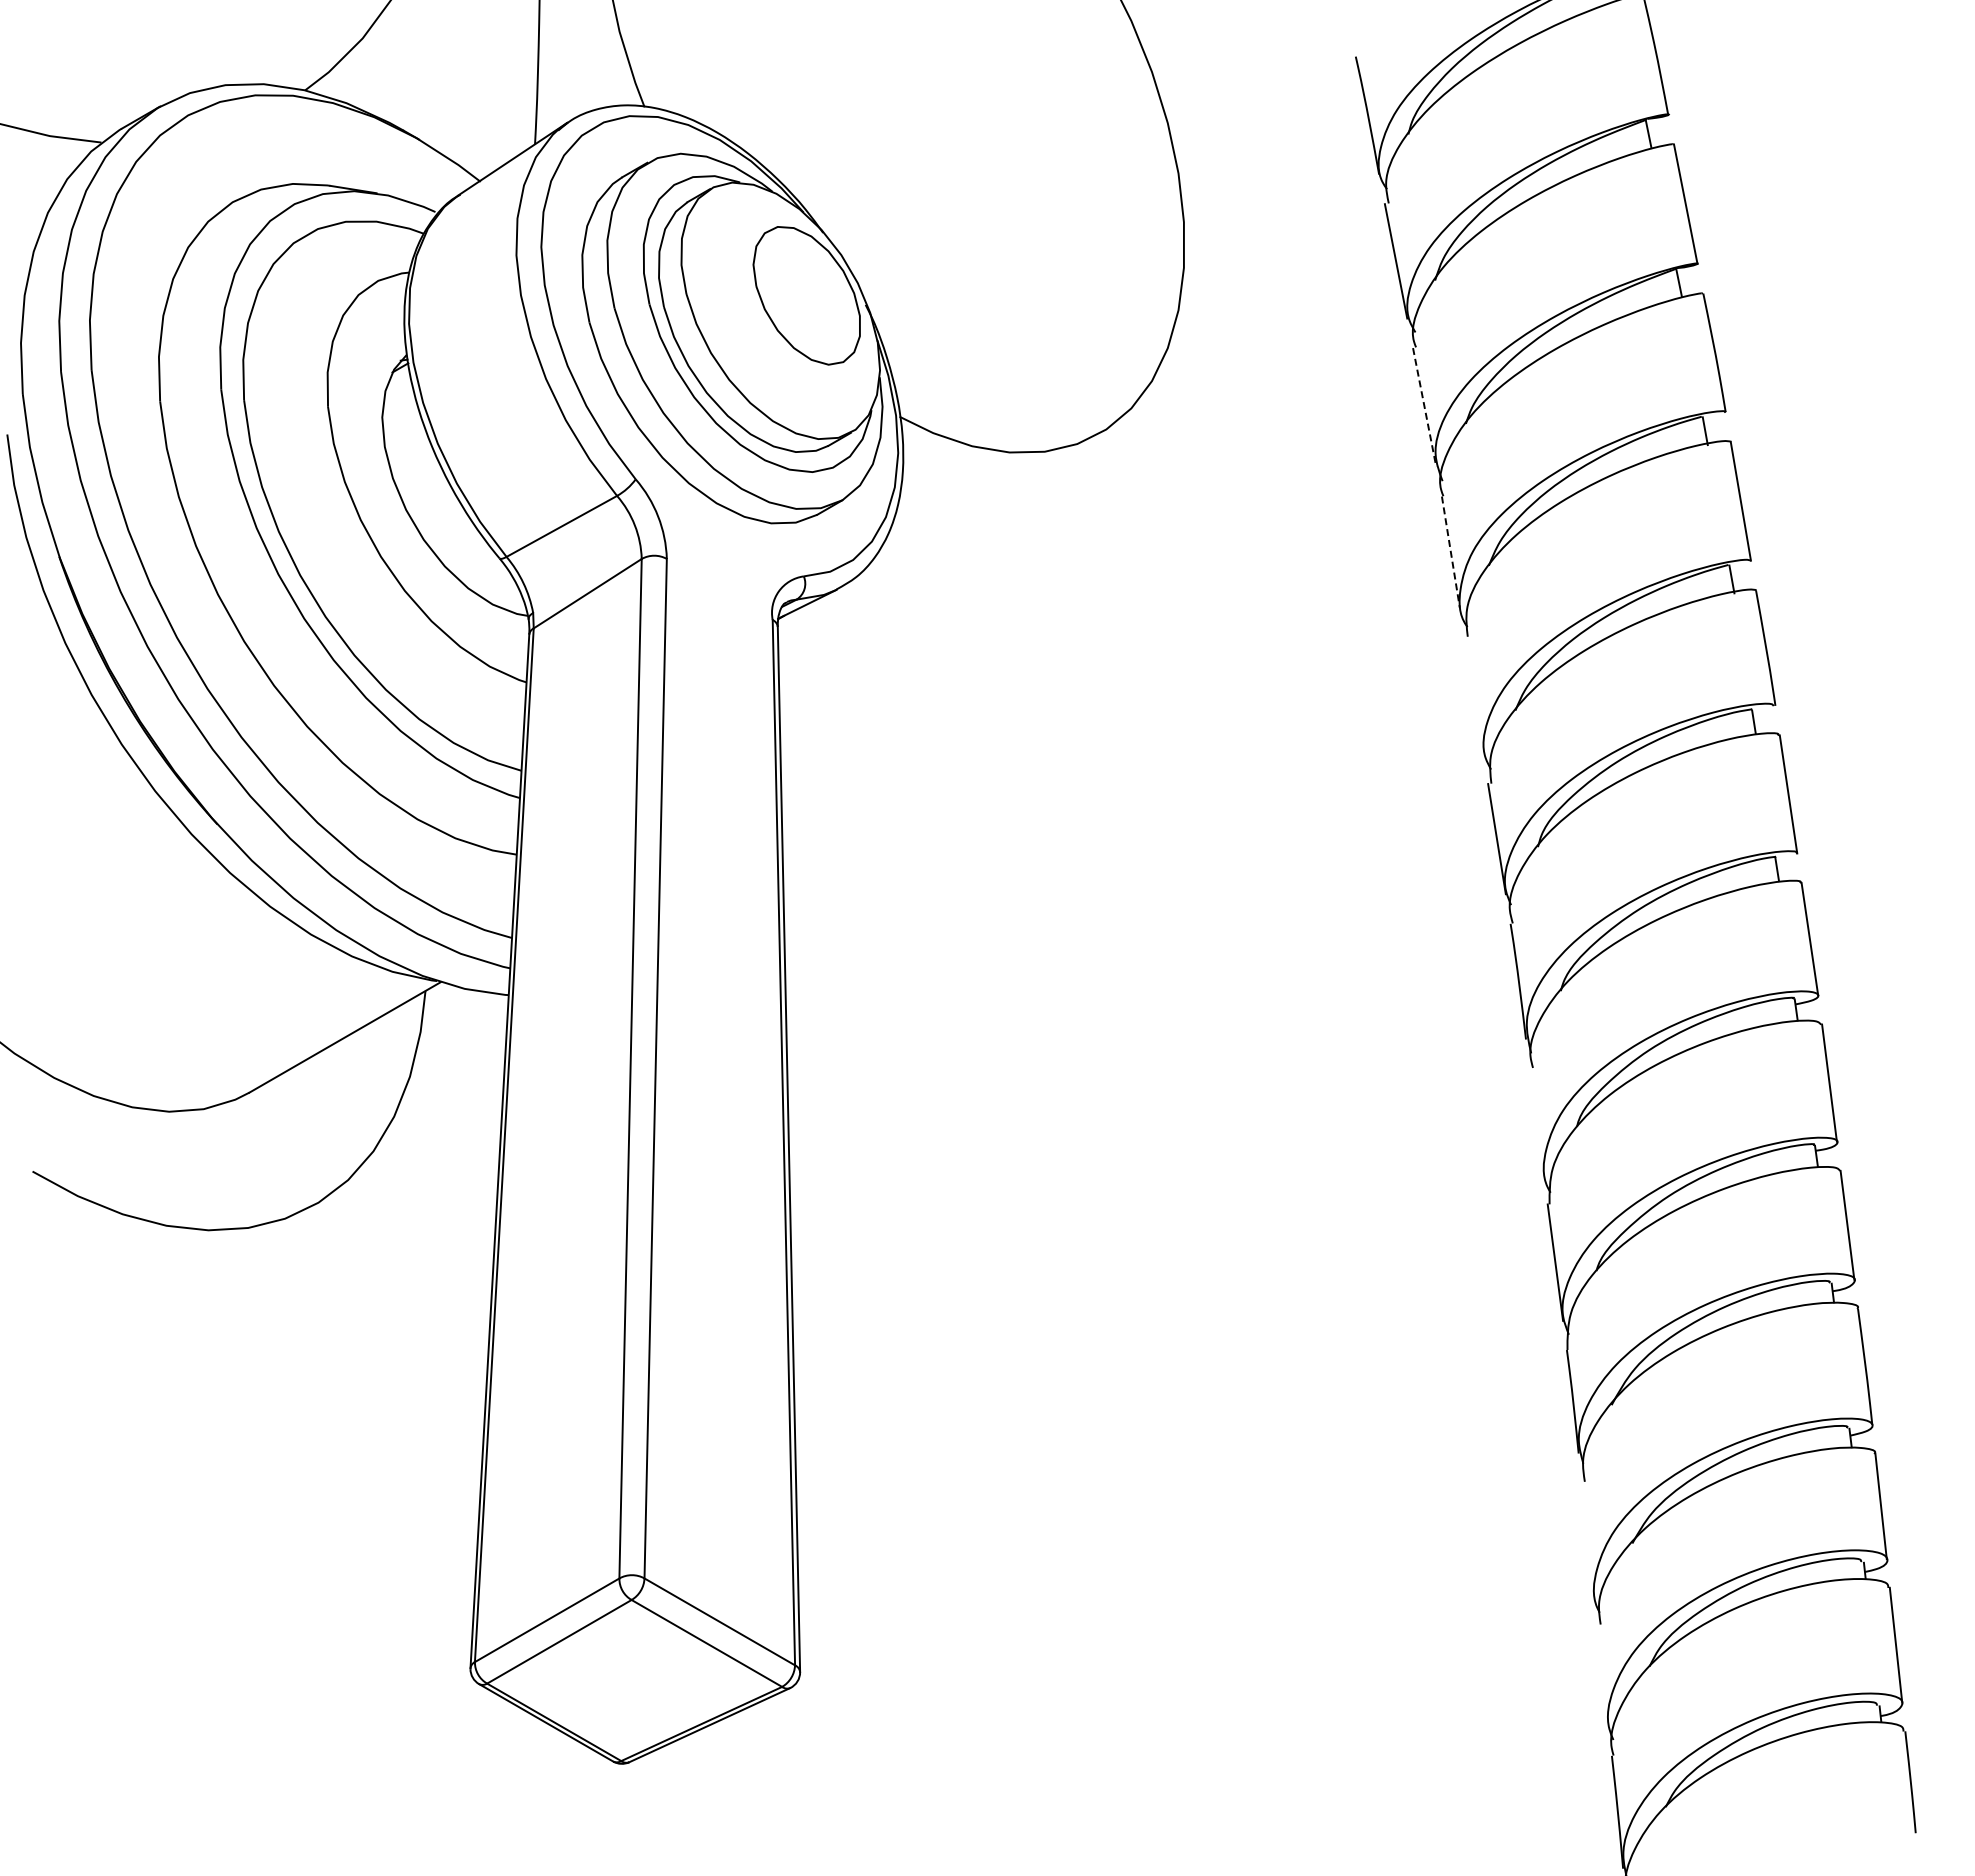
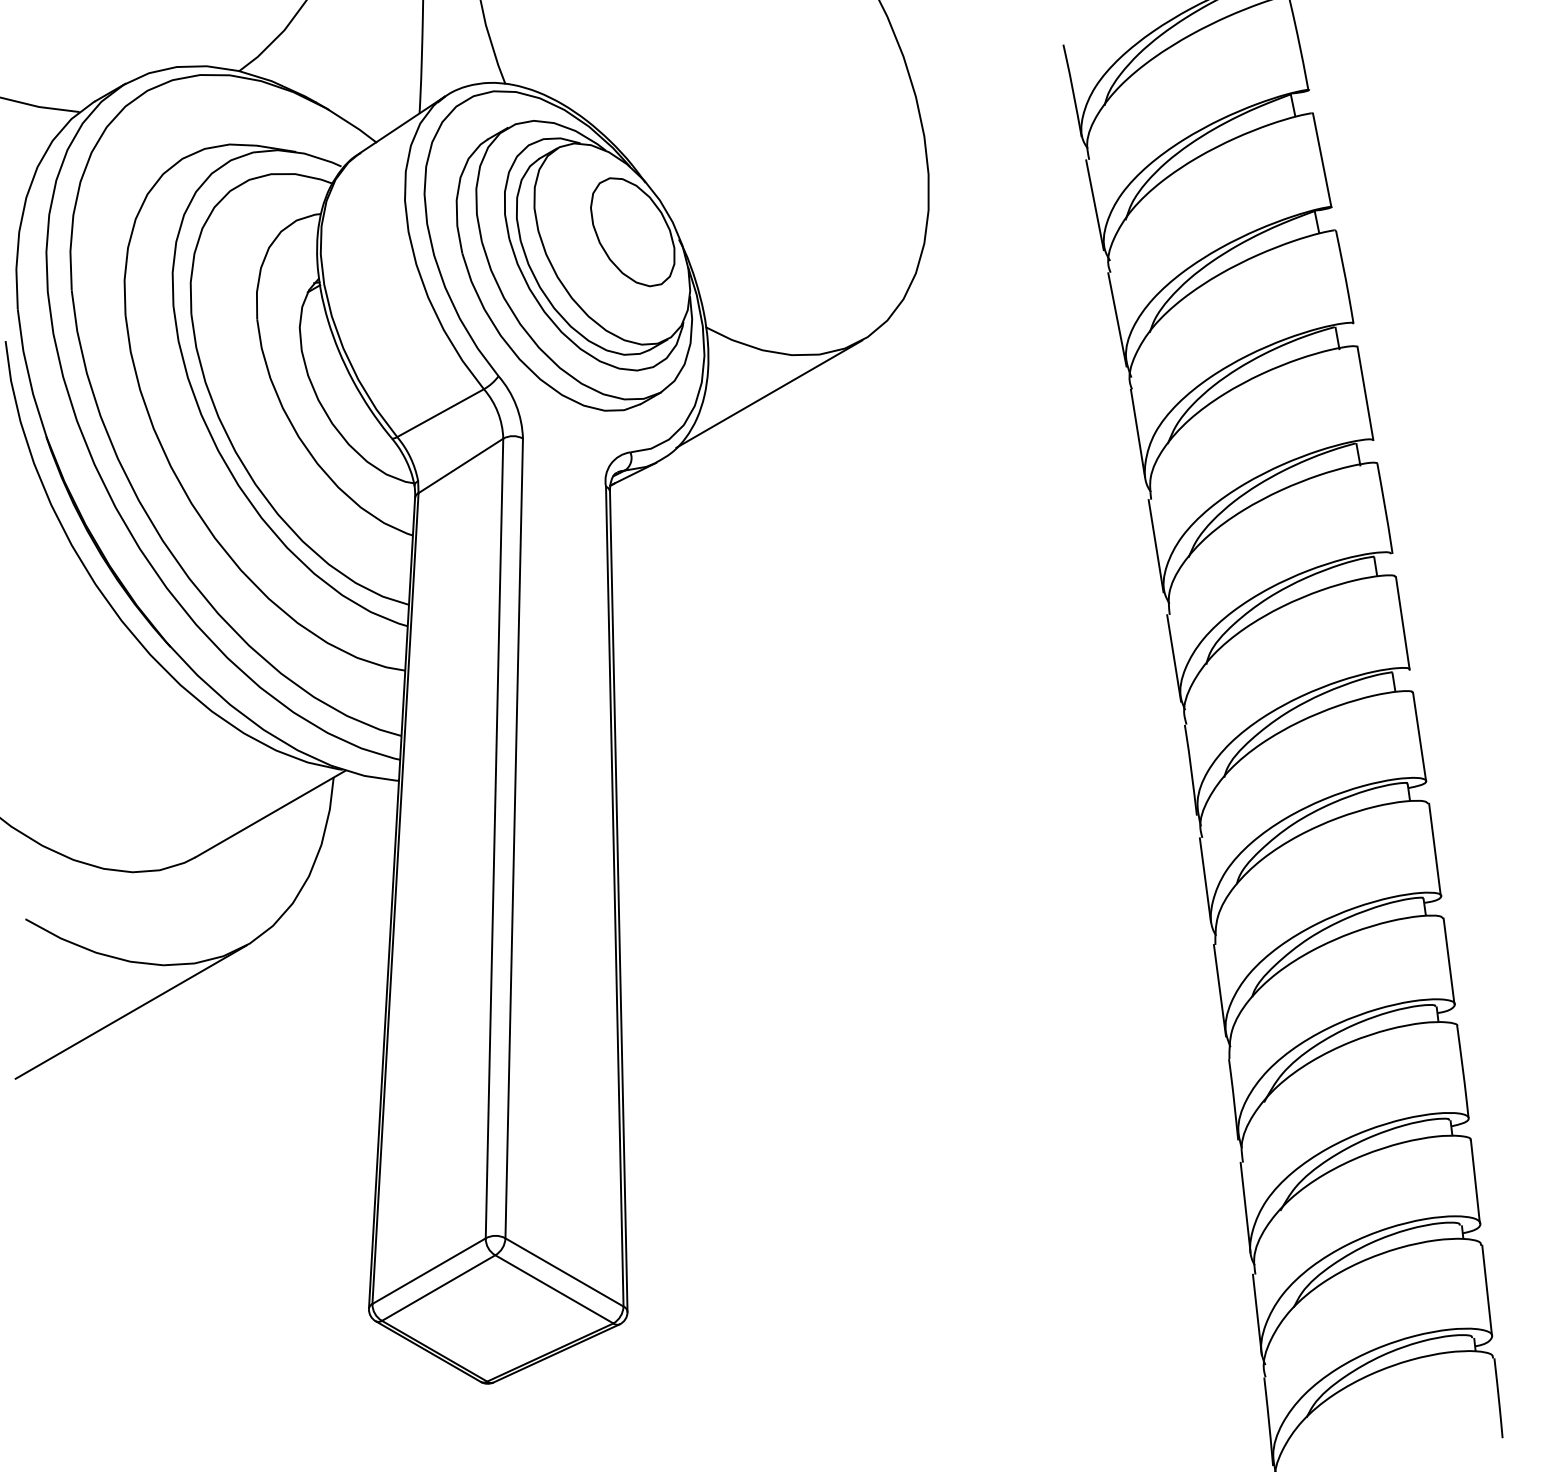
line: (1424, 407) -> (1117, 319), dashed -> solid
line: (980, 501) -> (769, 393), added
line: (1450, 552) -> (1137, 433), dashed -> solid
line: (1473, 695) -> (1155, 545), added
line: (1536, 1121) -> (1205, 879), added
line: (167, 1290) -> (131, 1012), added
line: (1587, 1539) -> (1245, 1207), added
line: (1602, 1675) -> (1256, 1314), added

